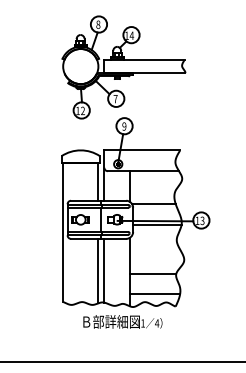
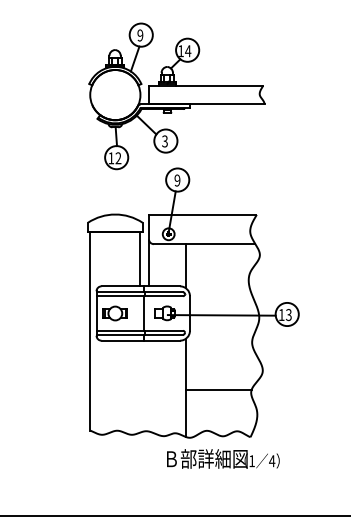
text: (98, 24) -> (140, 35), 8 -> 9
text: (115, 99) -> (164, 141), 7 -> 3
line: (153, 204) -> (219, 291), removed
line: (157, 224) -> (224, 320), removed
line: (104, 270) -> (148, 385), removed
line: (98, 271) -> (140, 386), removed
line: (155, 294) -> (221, 419), removed
text: (123, 321) -> (223, 458), moved

